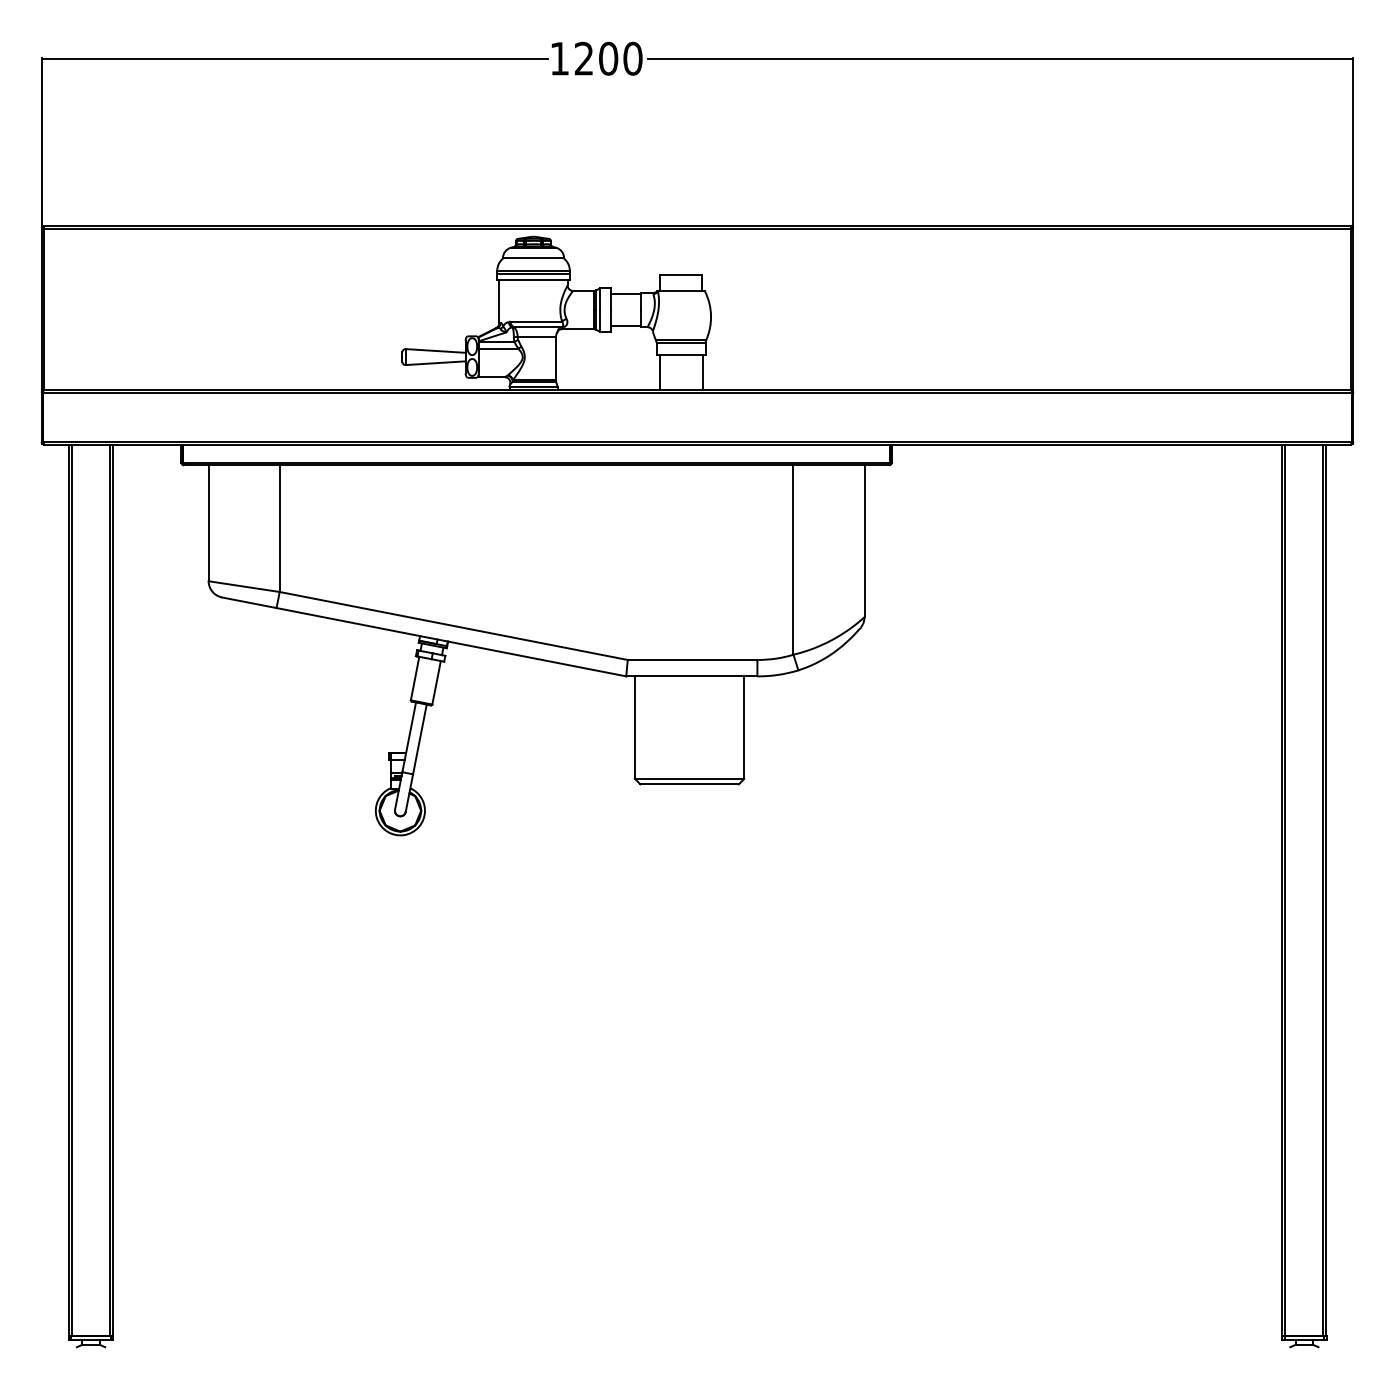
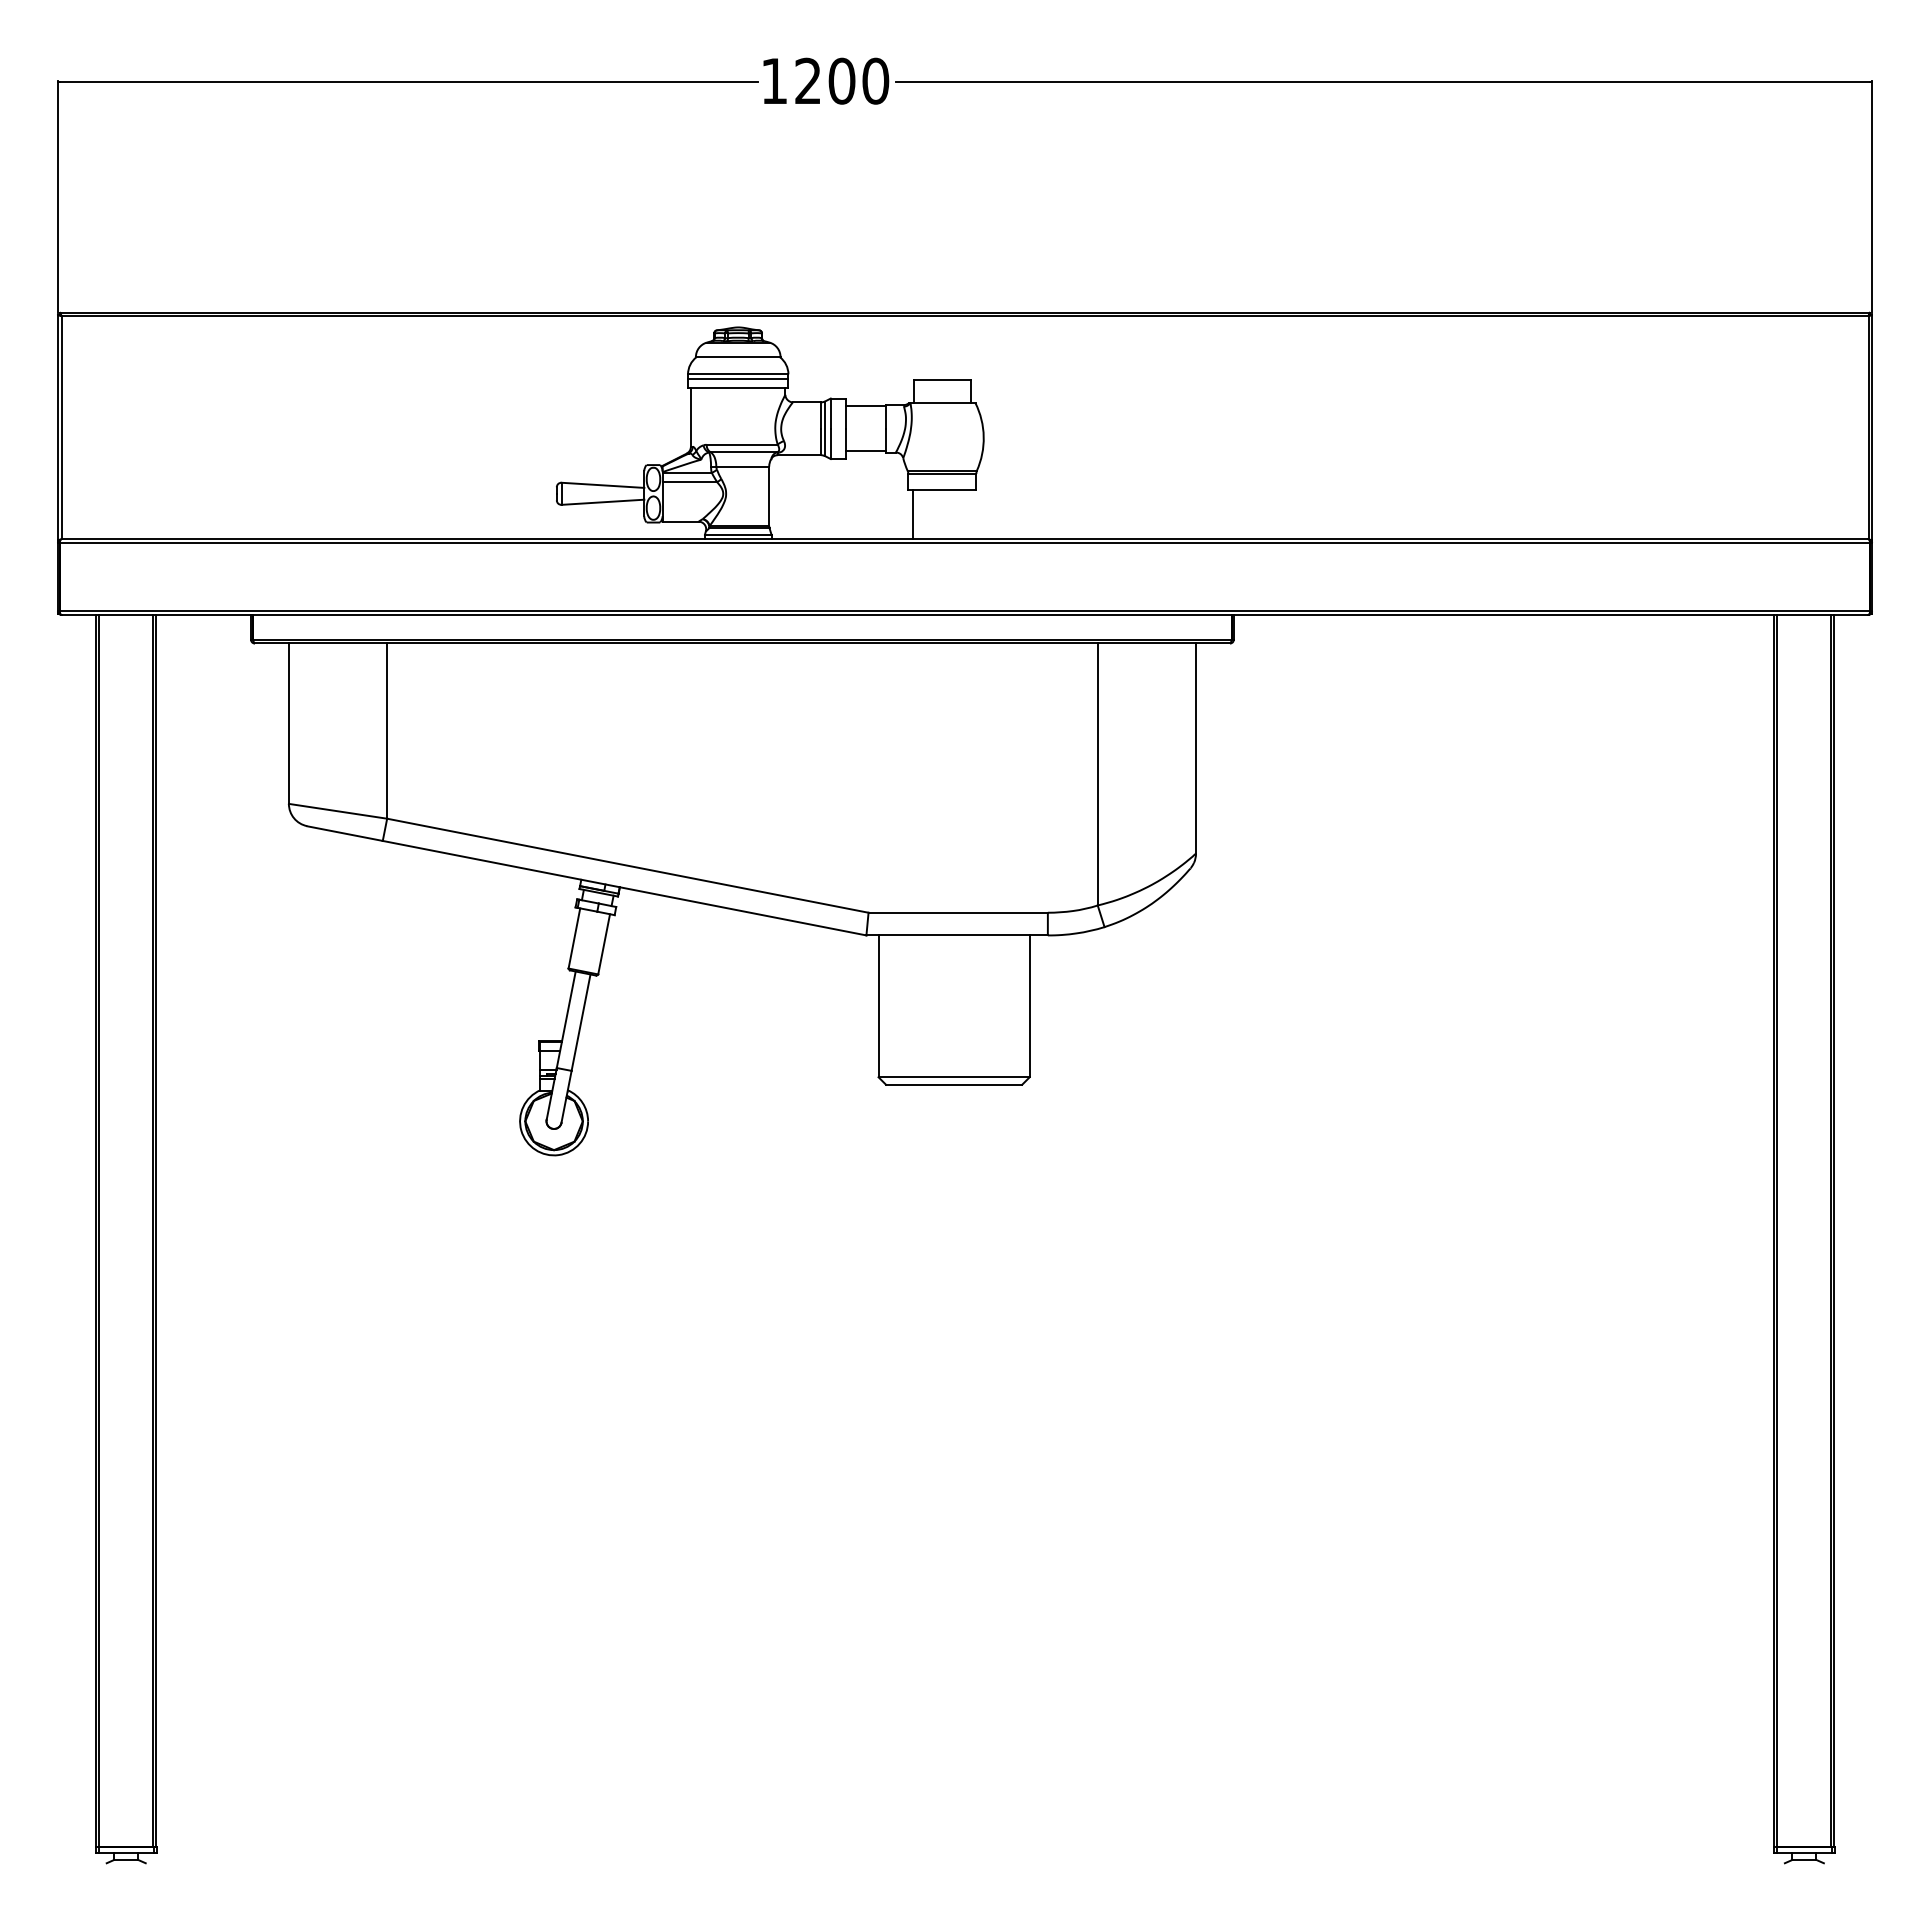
line: (702, 372) -> (971, 514), removed

